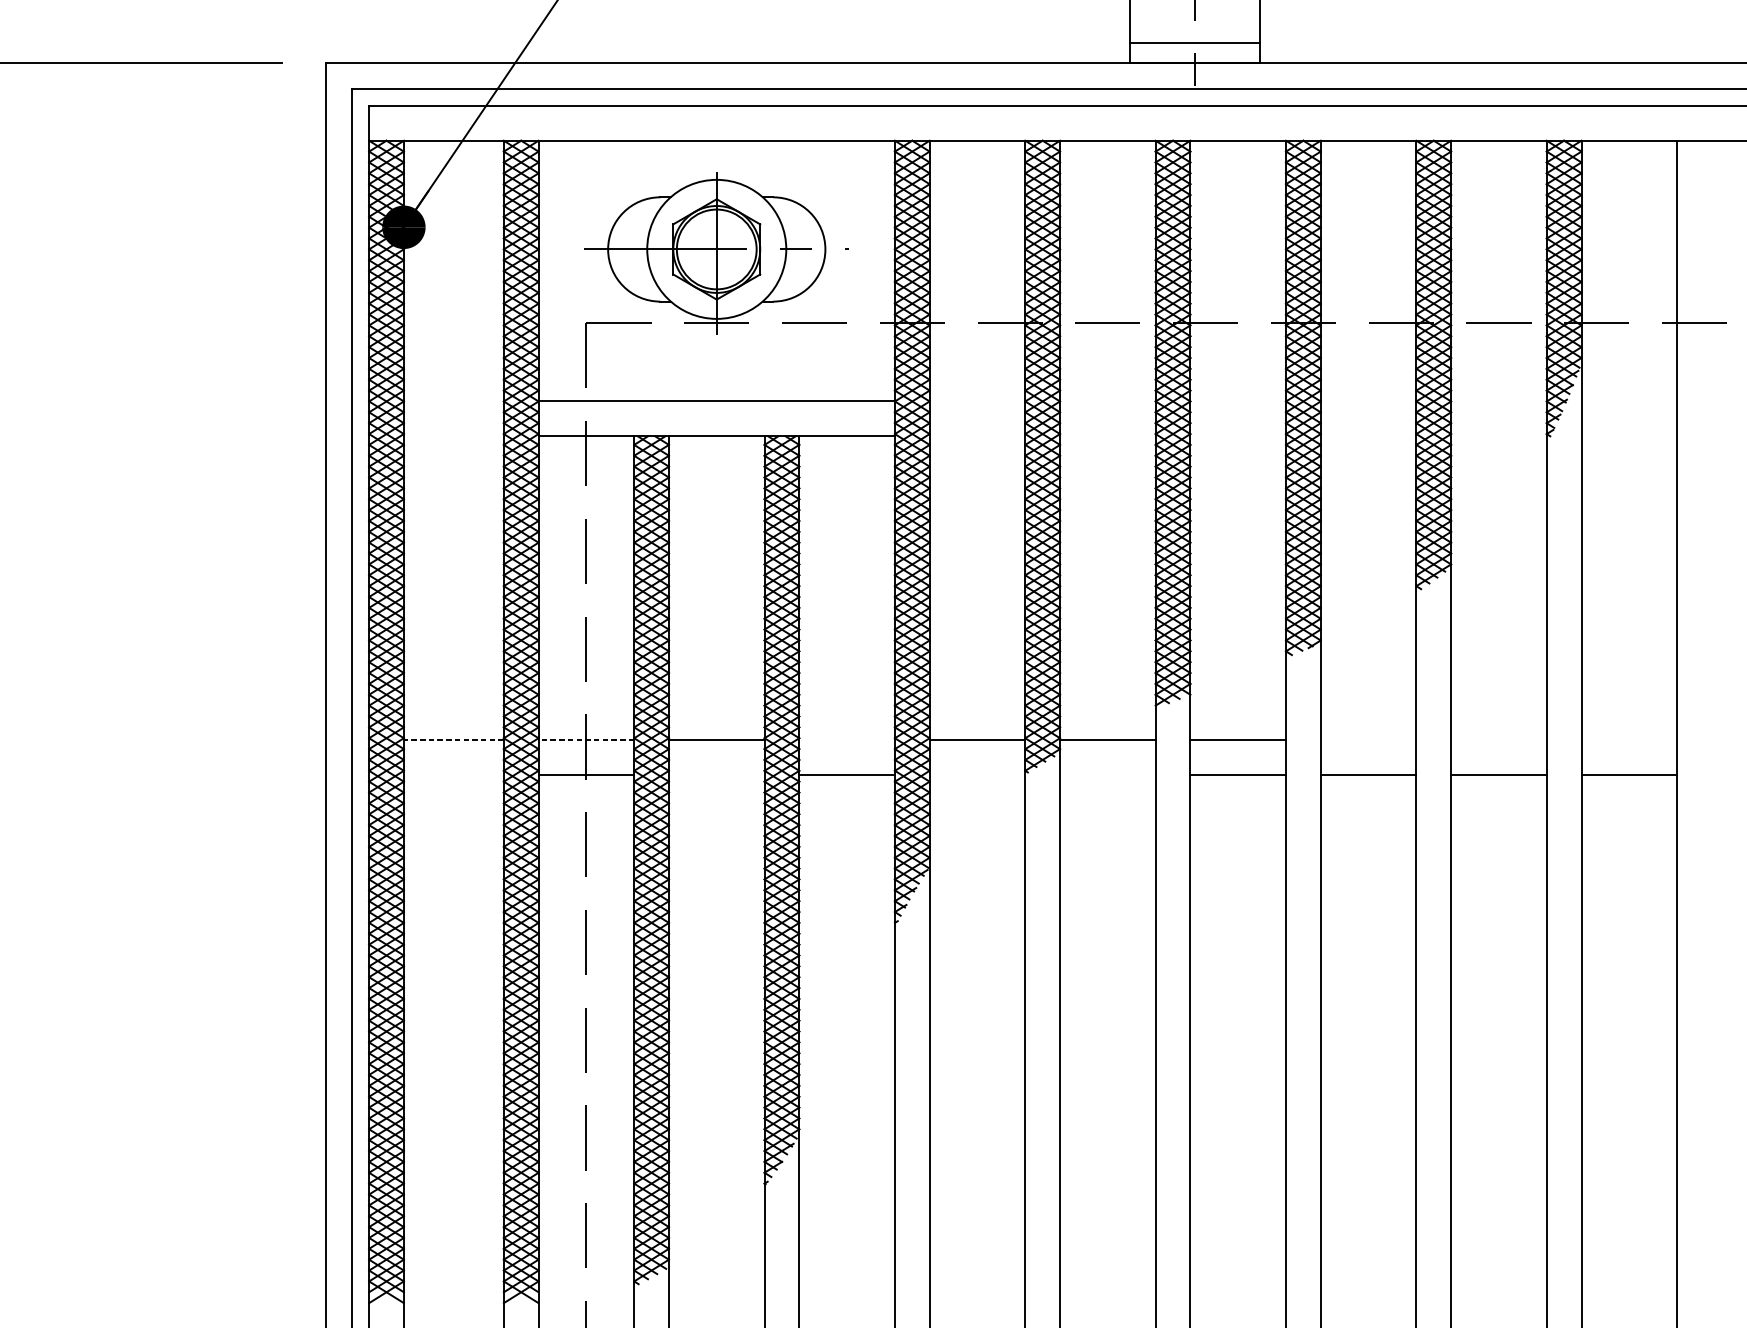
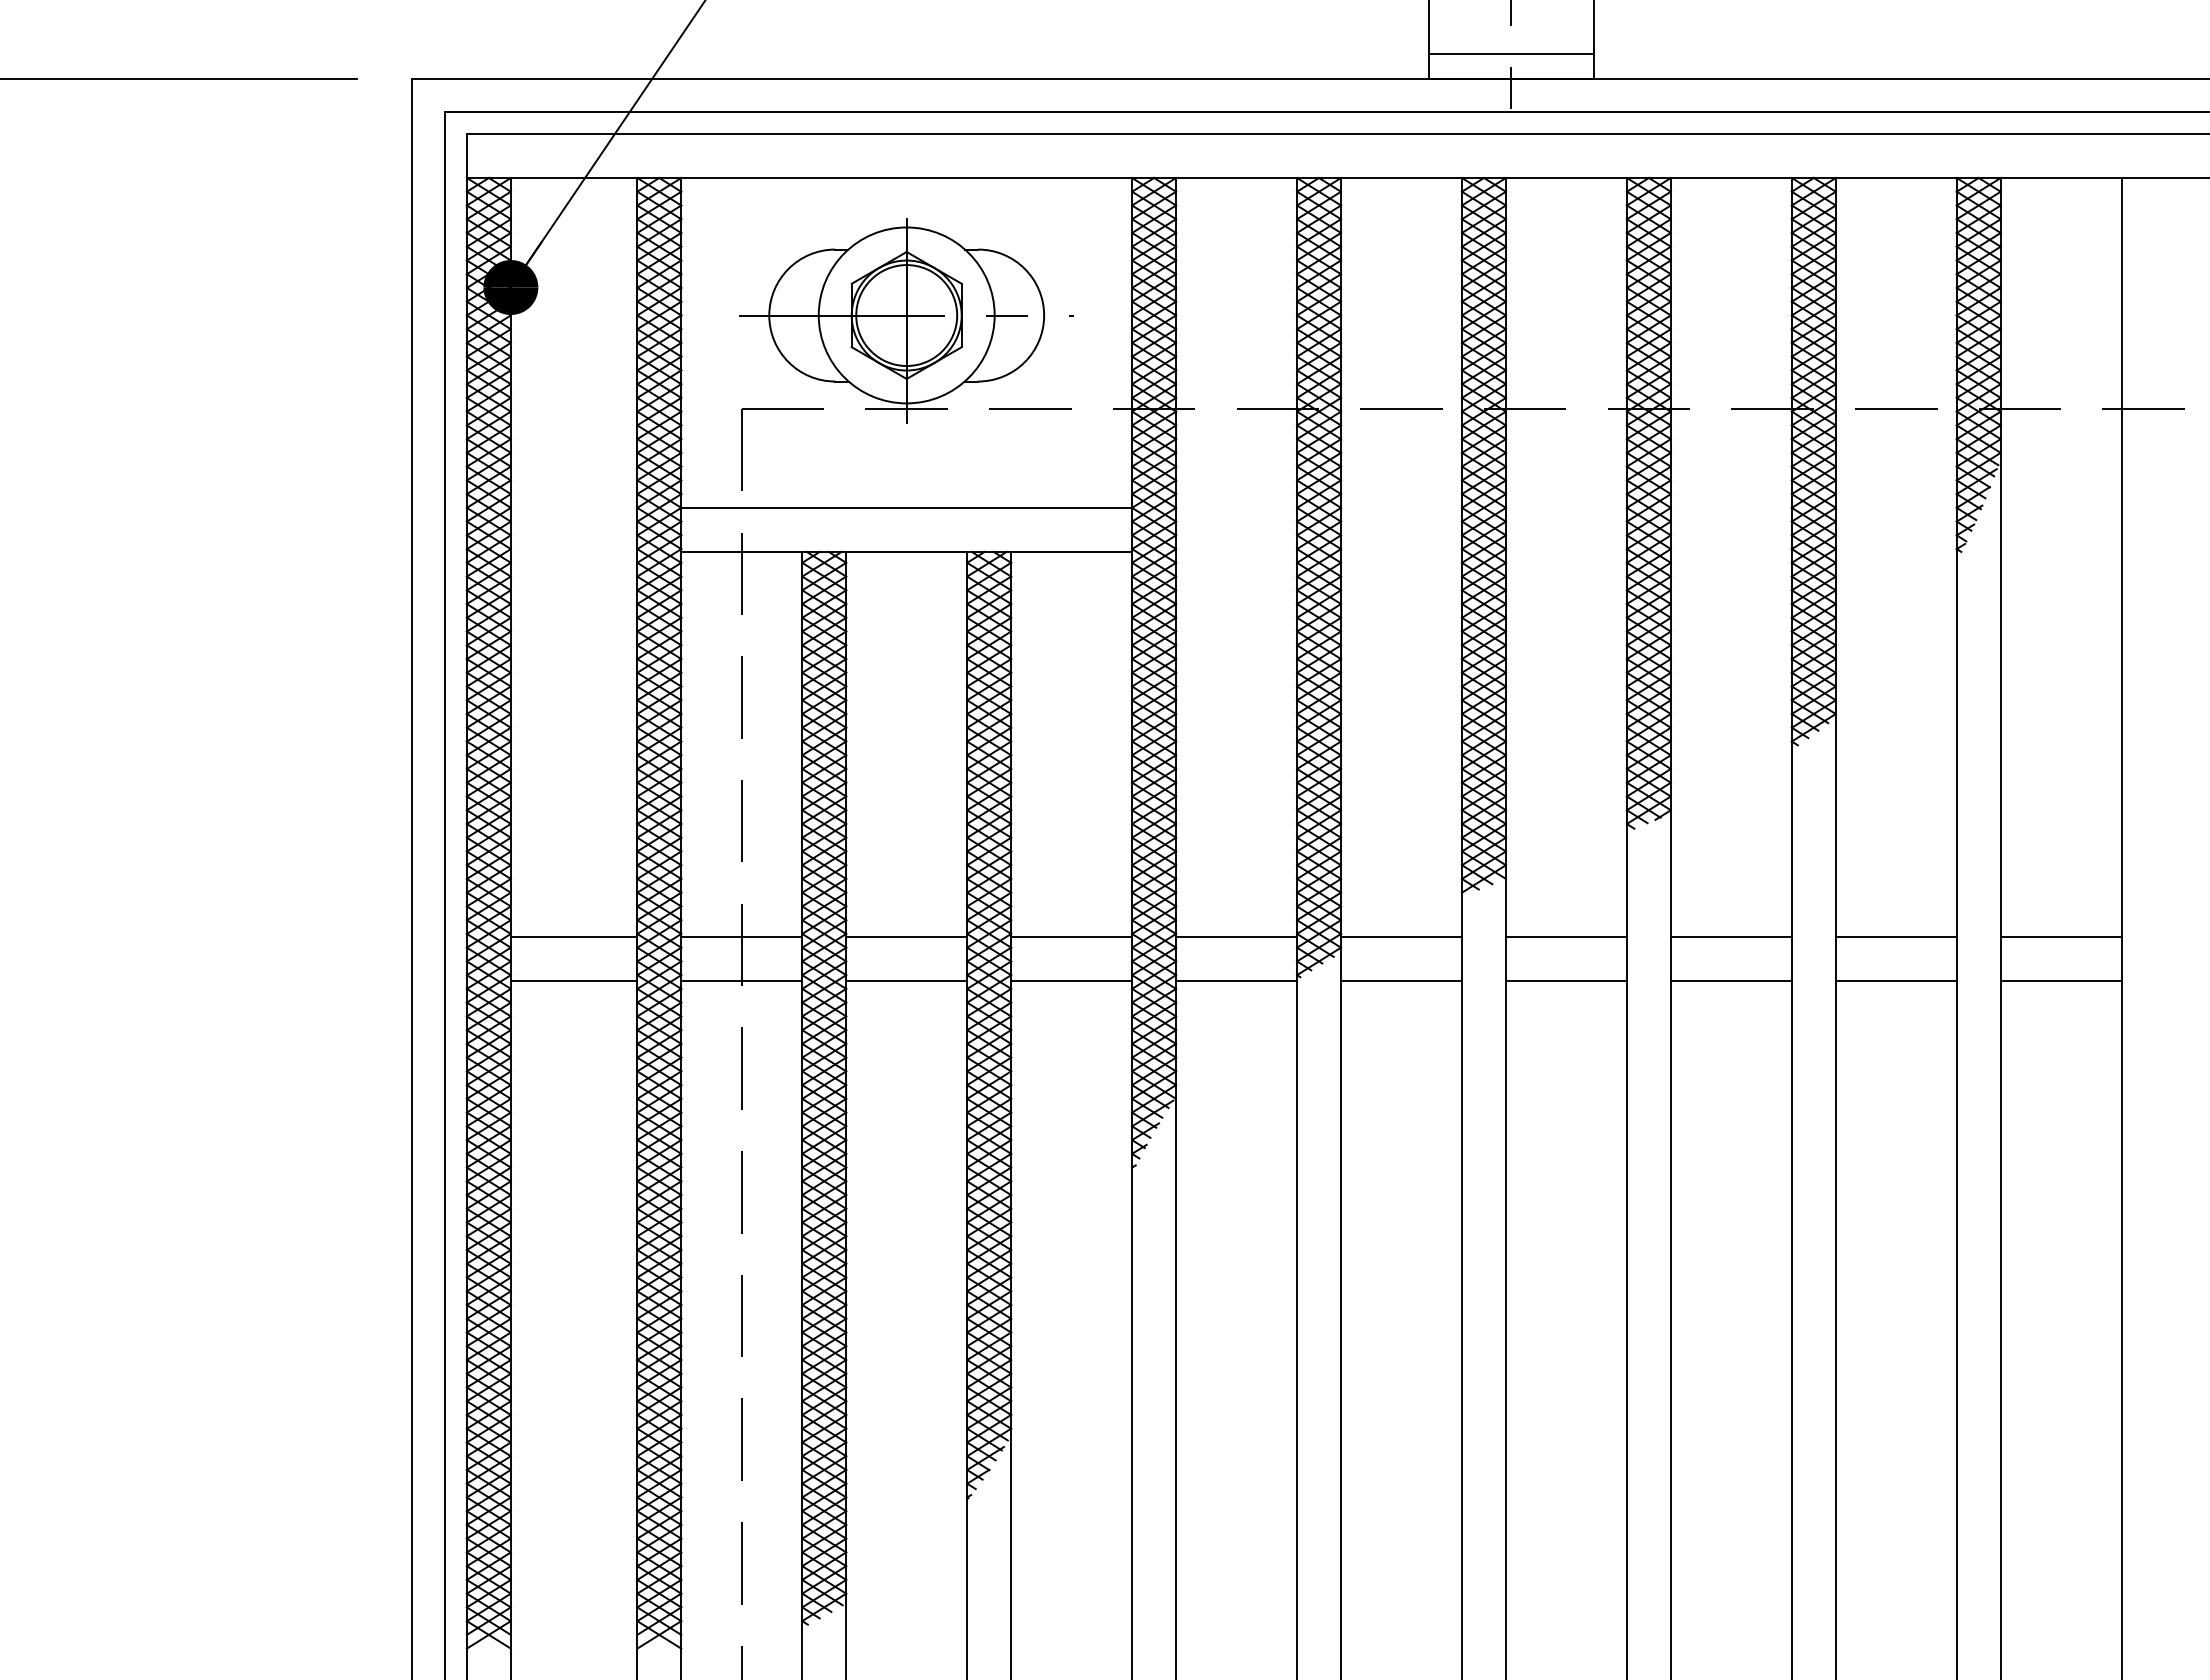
line: (453, 740) -> (573, 936), dashed -> solid
line: (586, 740) -> (741, 936), dashed -> solid
line: (847, 740) -> (1071, 936), added
line: (1367, 740) -> (1730, 936), added
line: (1498, 740) -> (1895, 936), added
line: (1628, 740) -> (2060, 936), added
line: (453, 775) -> (573, 980), added
line: (716, 775) -> (906, 980), added
line: (977, 775) -> (1236, 980), added
line: (1107, 775) -> (1401, 980), added

